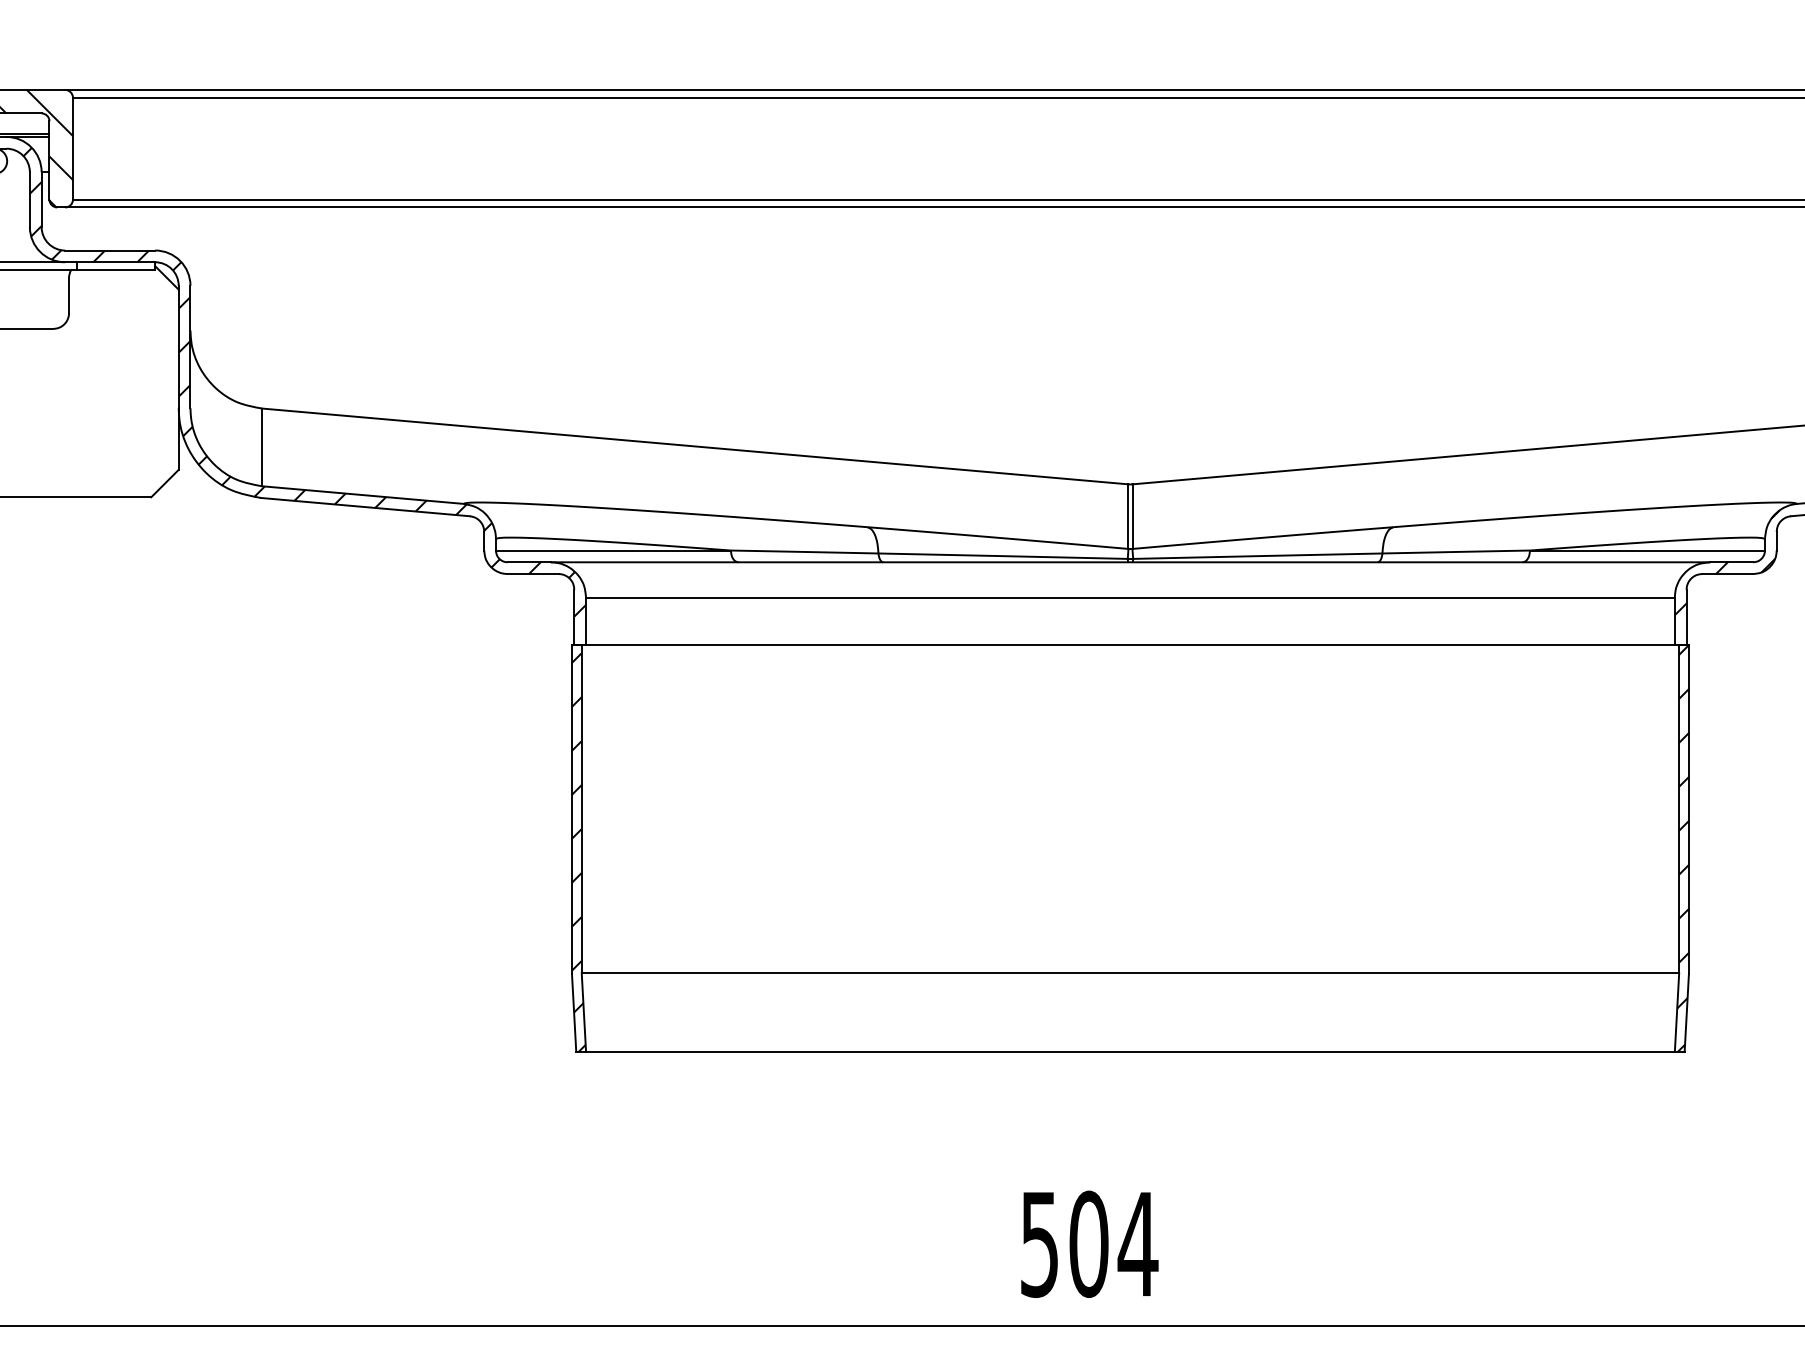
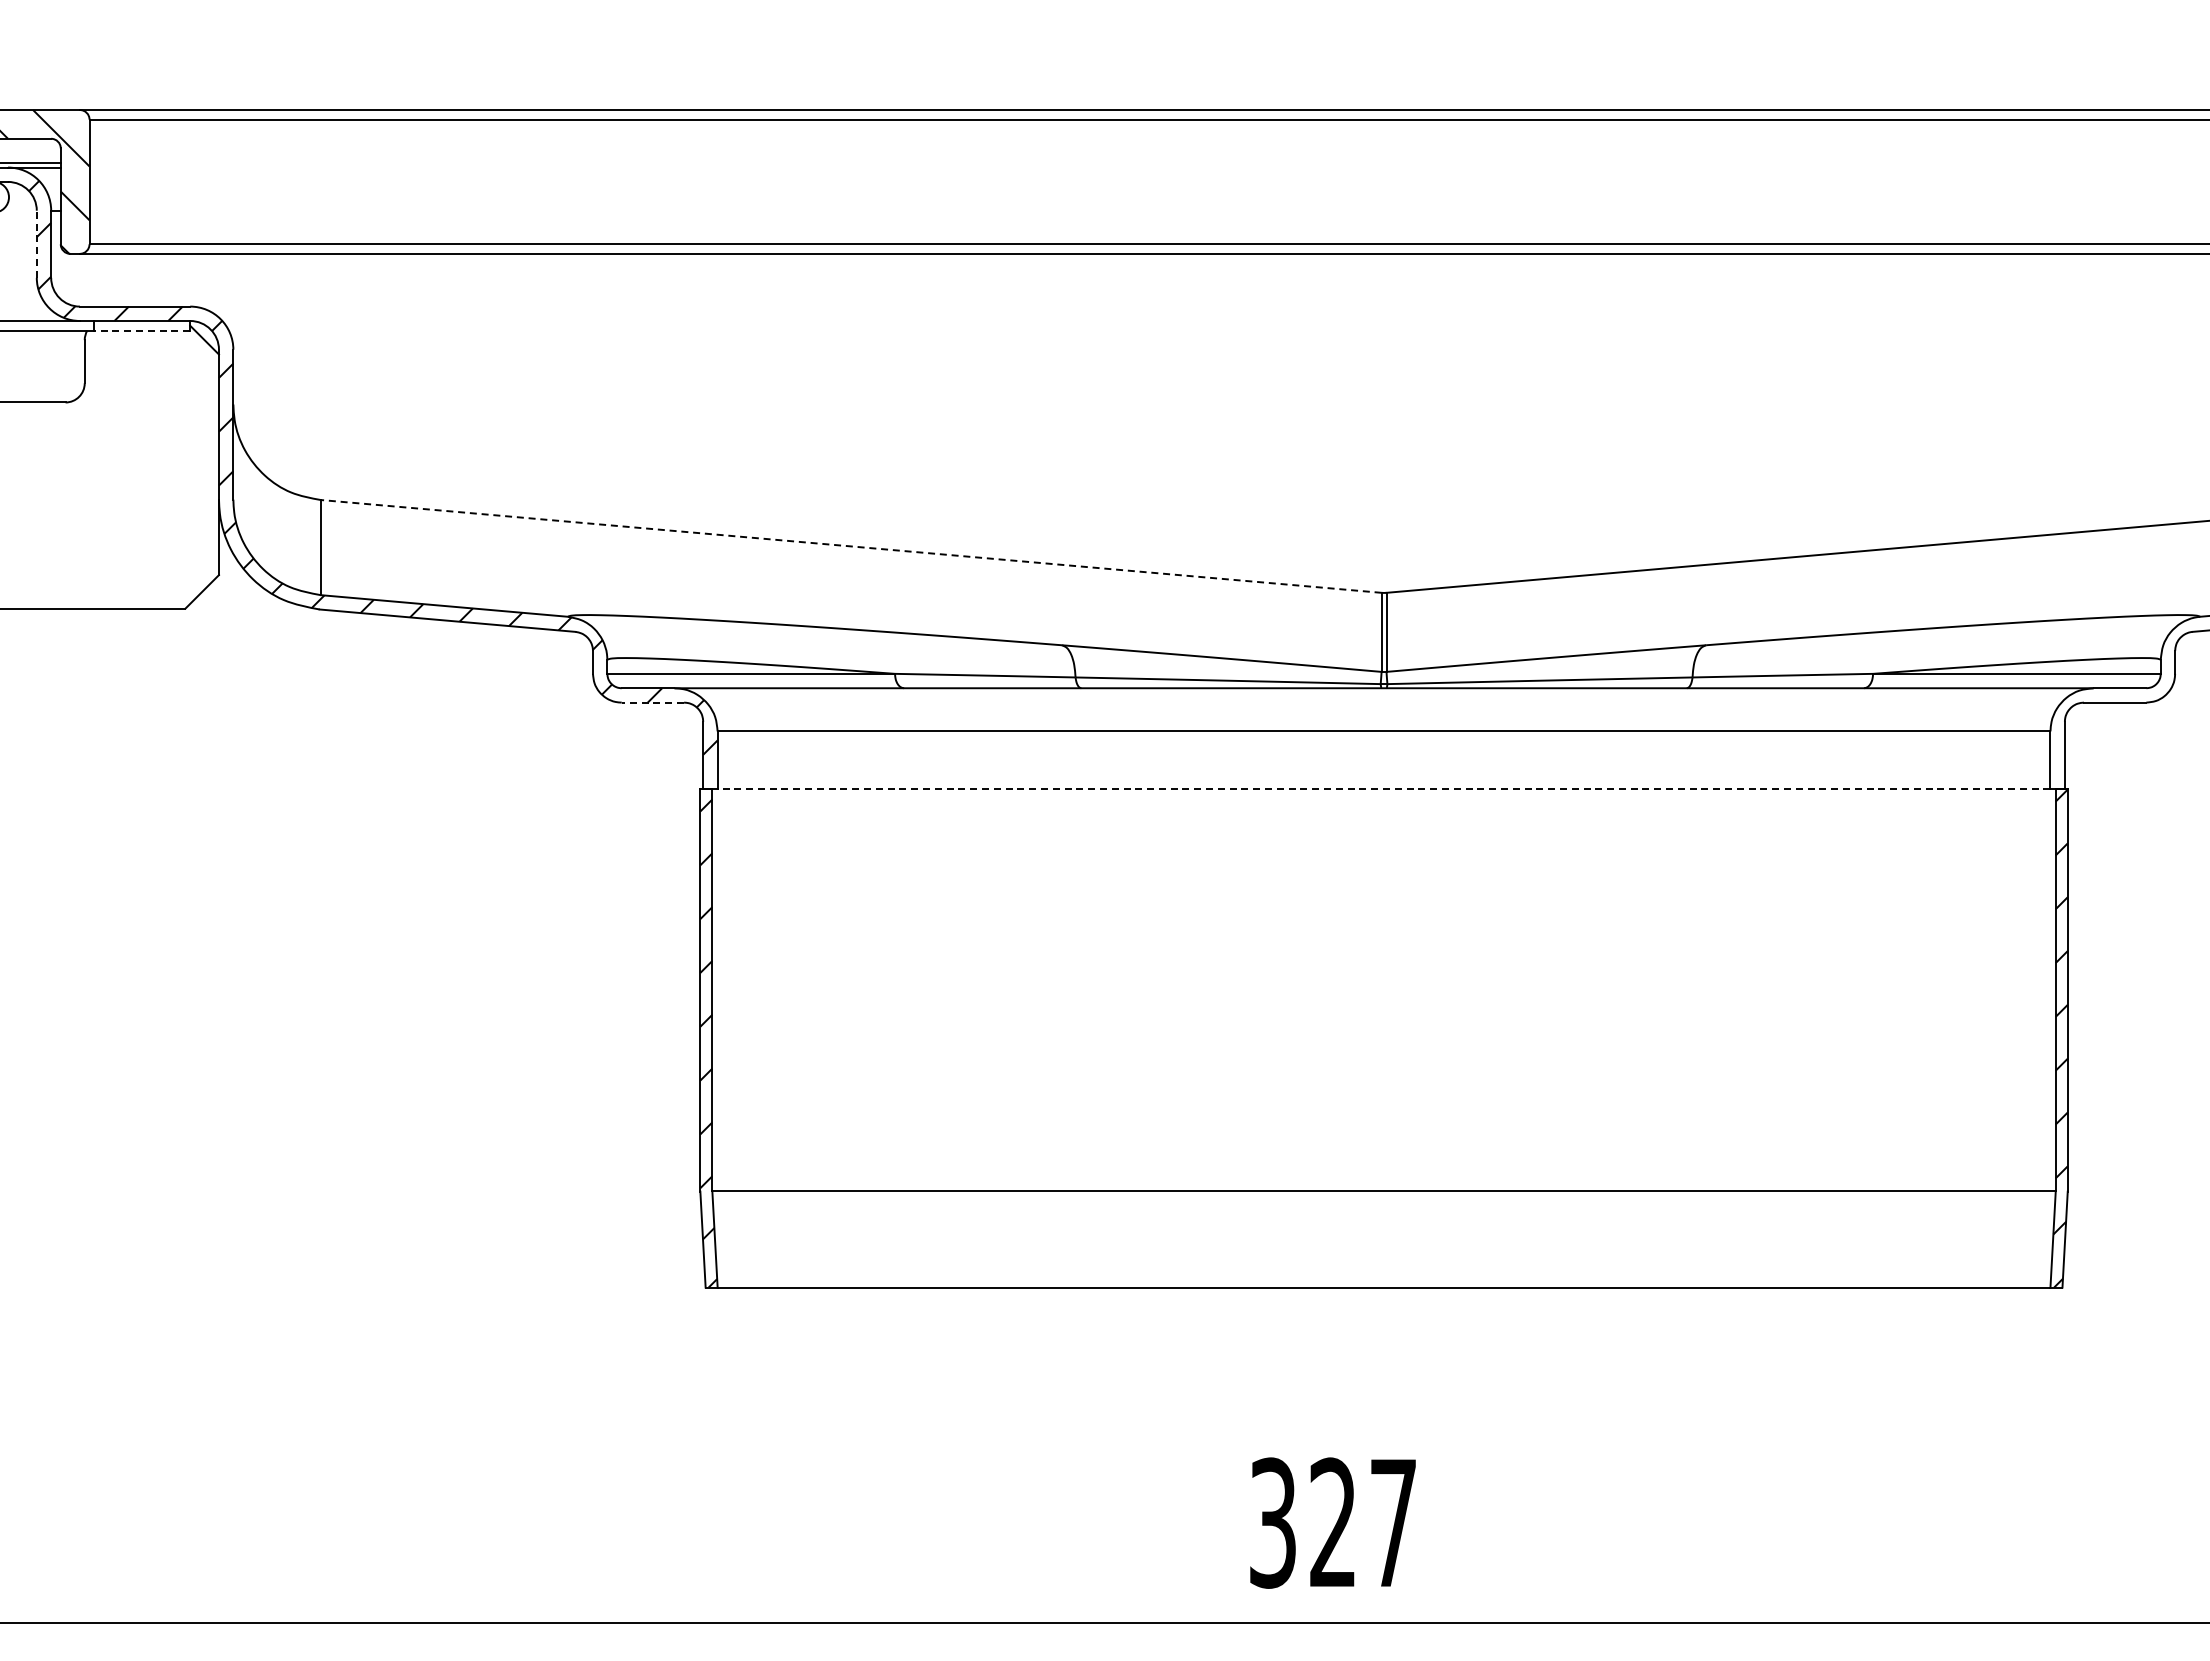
line: (29, 199) -> (36, 244), solid -> dashed
line: (116, 270) -> (142, 330), solid -> dashed
line: (694, 446) -> (850, 546), solid -> dashed
hatch: (1727, 562) -> (2114, 688), removed
line: (532, 573) -> (652, 702), solid -> dashed
line: (1130, 644) -> (1383, 788), solid -> dashed
text: (1089, 1243) -> (1334, 1522), 504 -> 327

